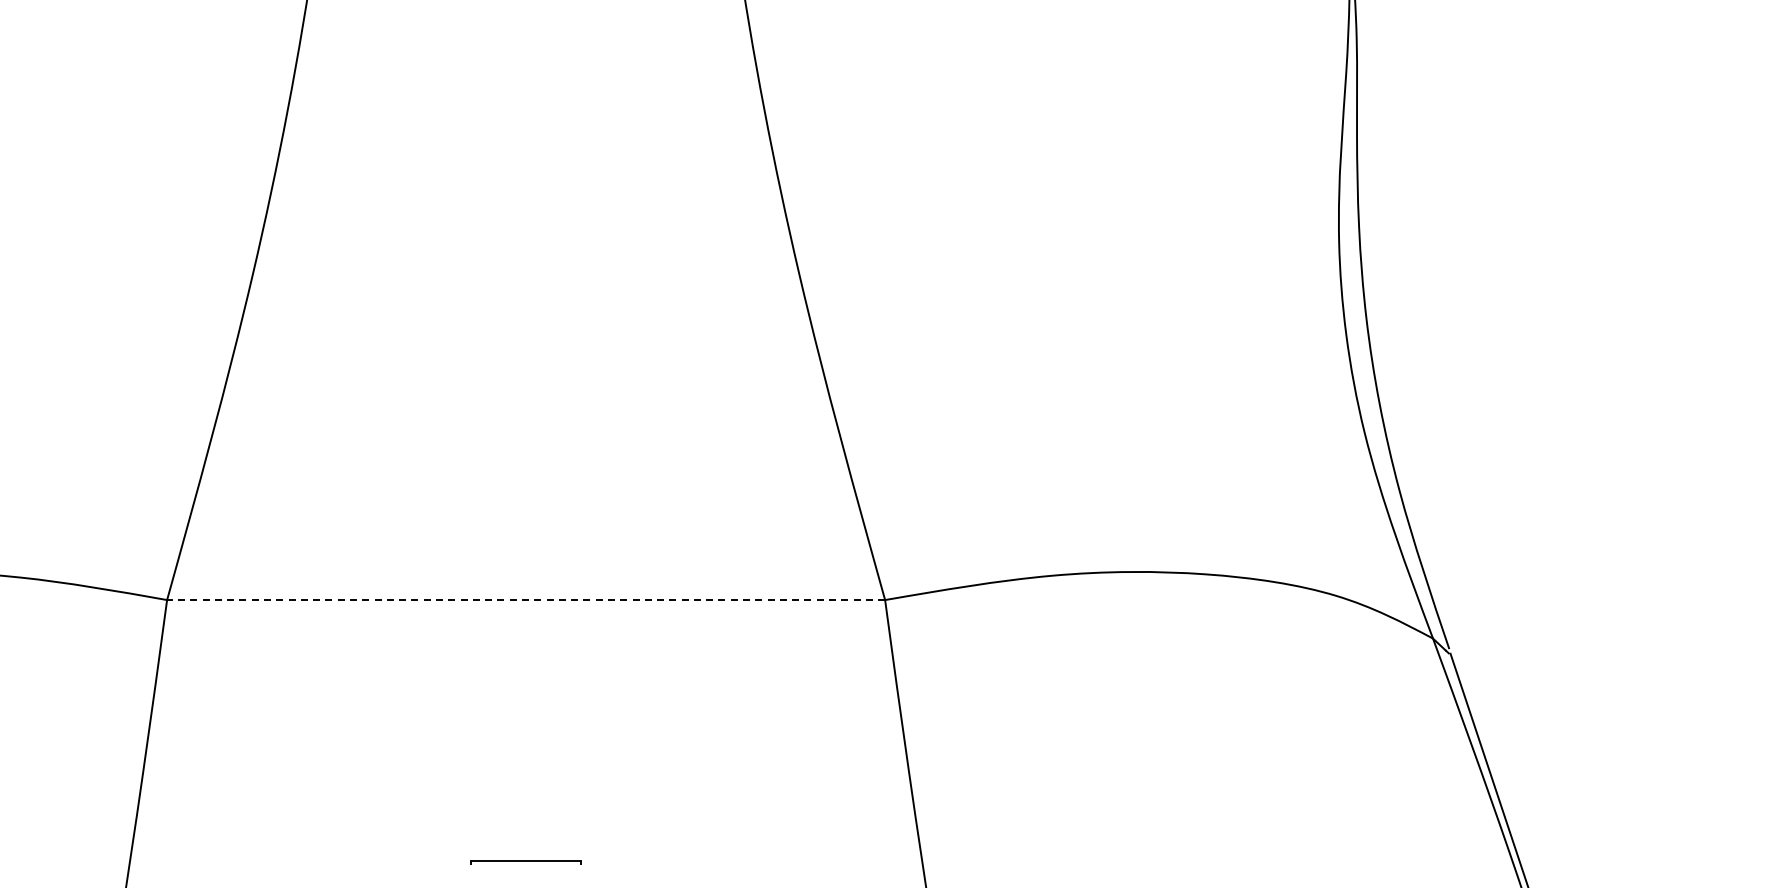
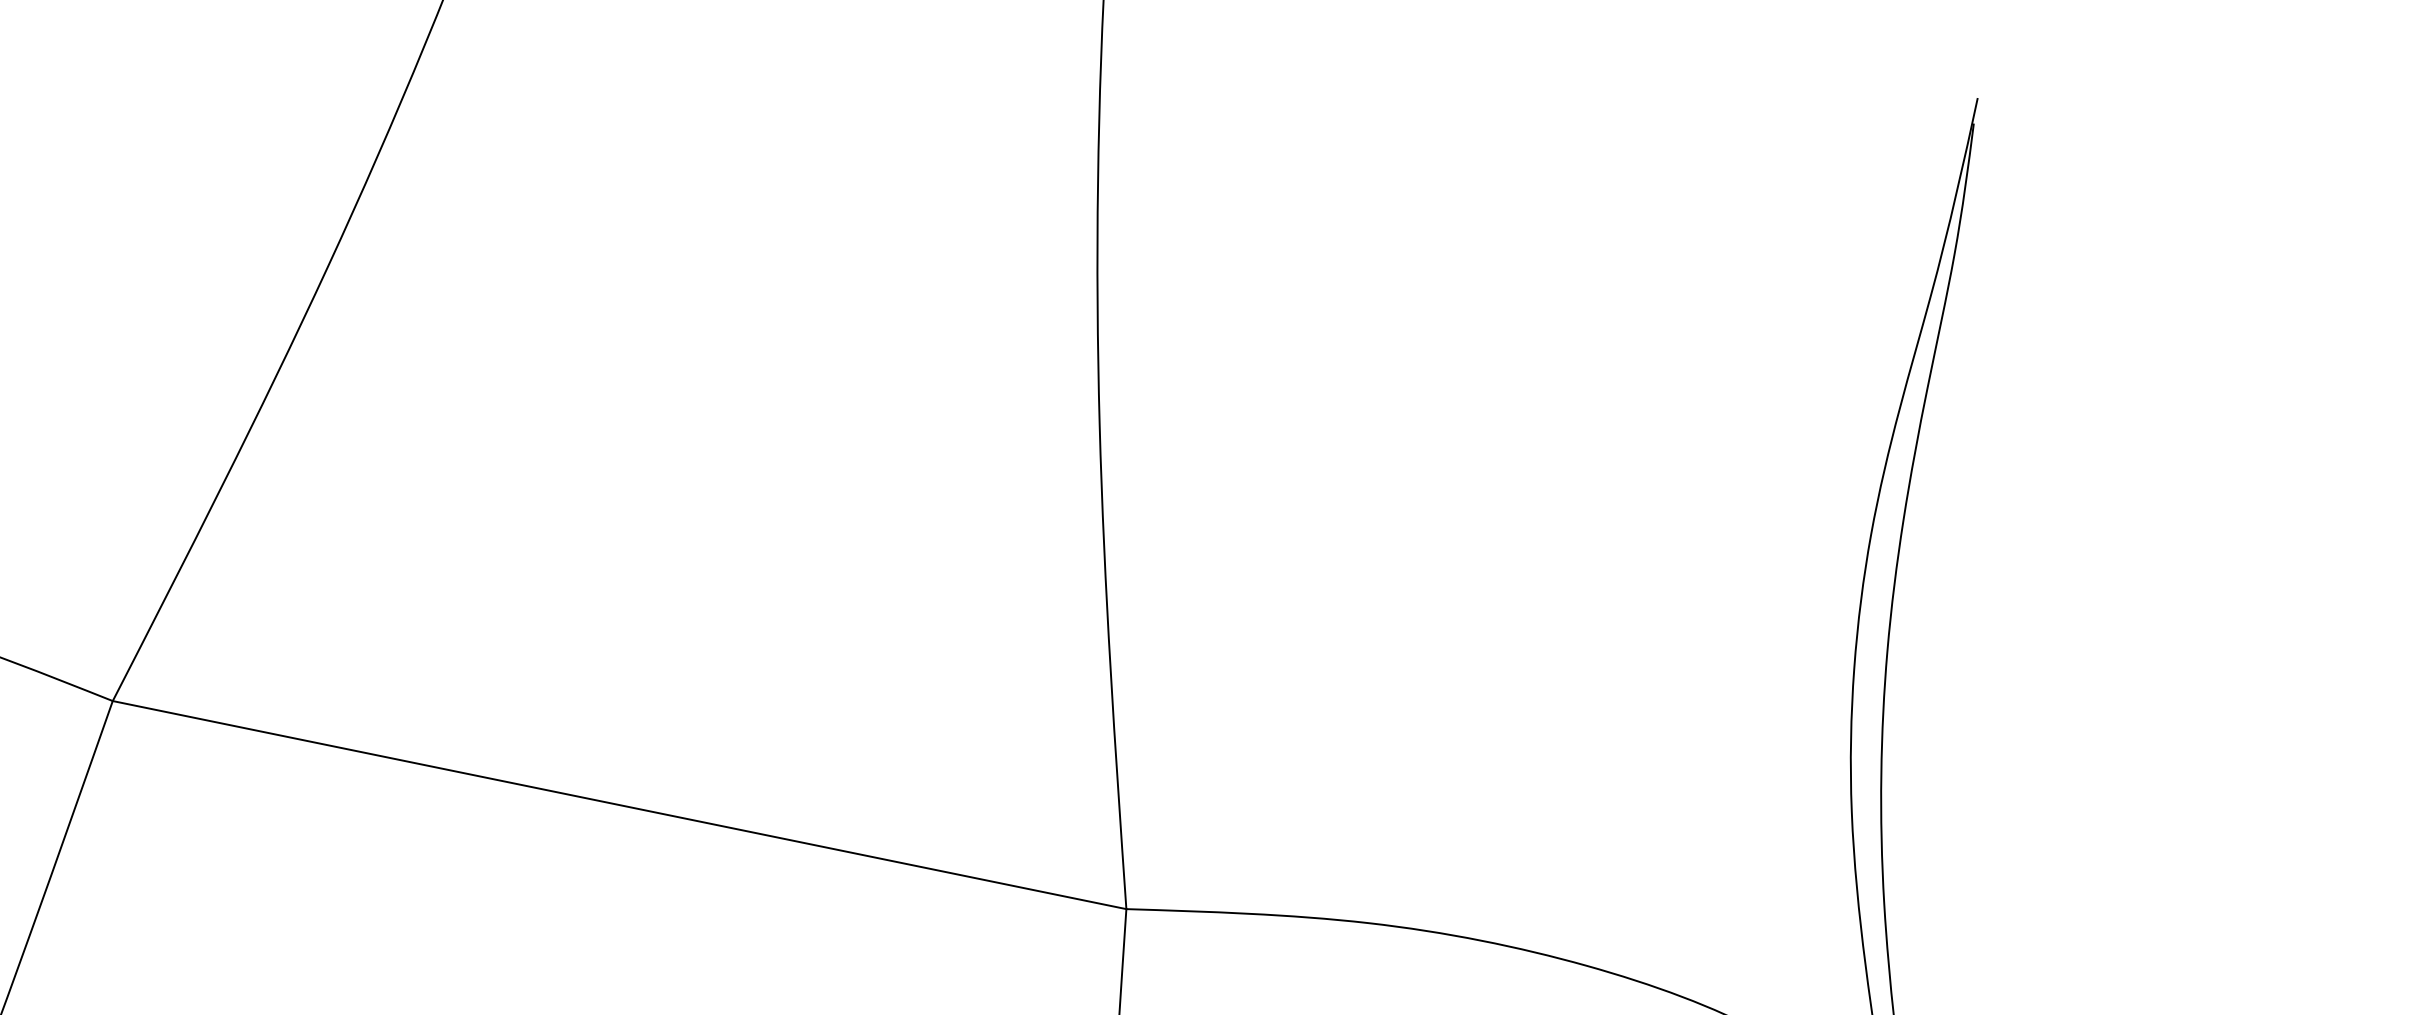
line: (525, 600) -> (618, 805), dashed -> solid

